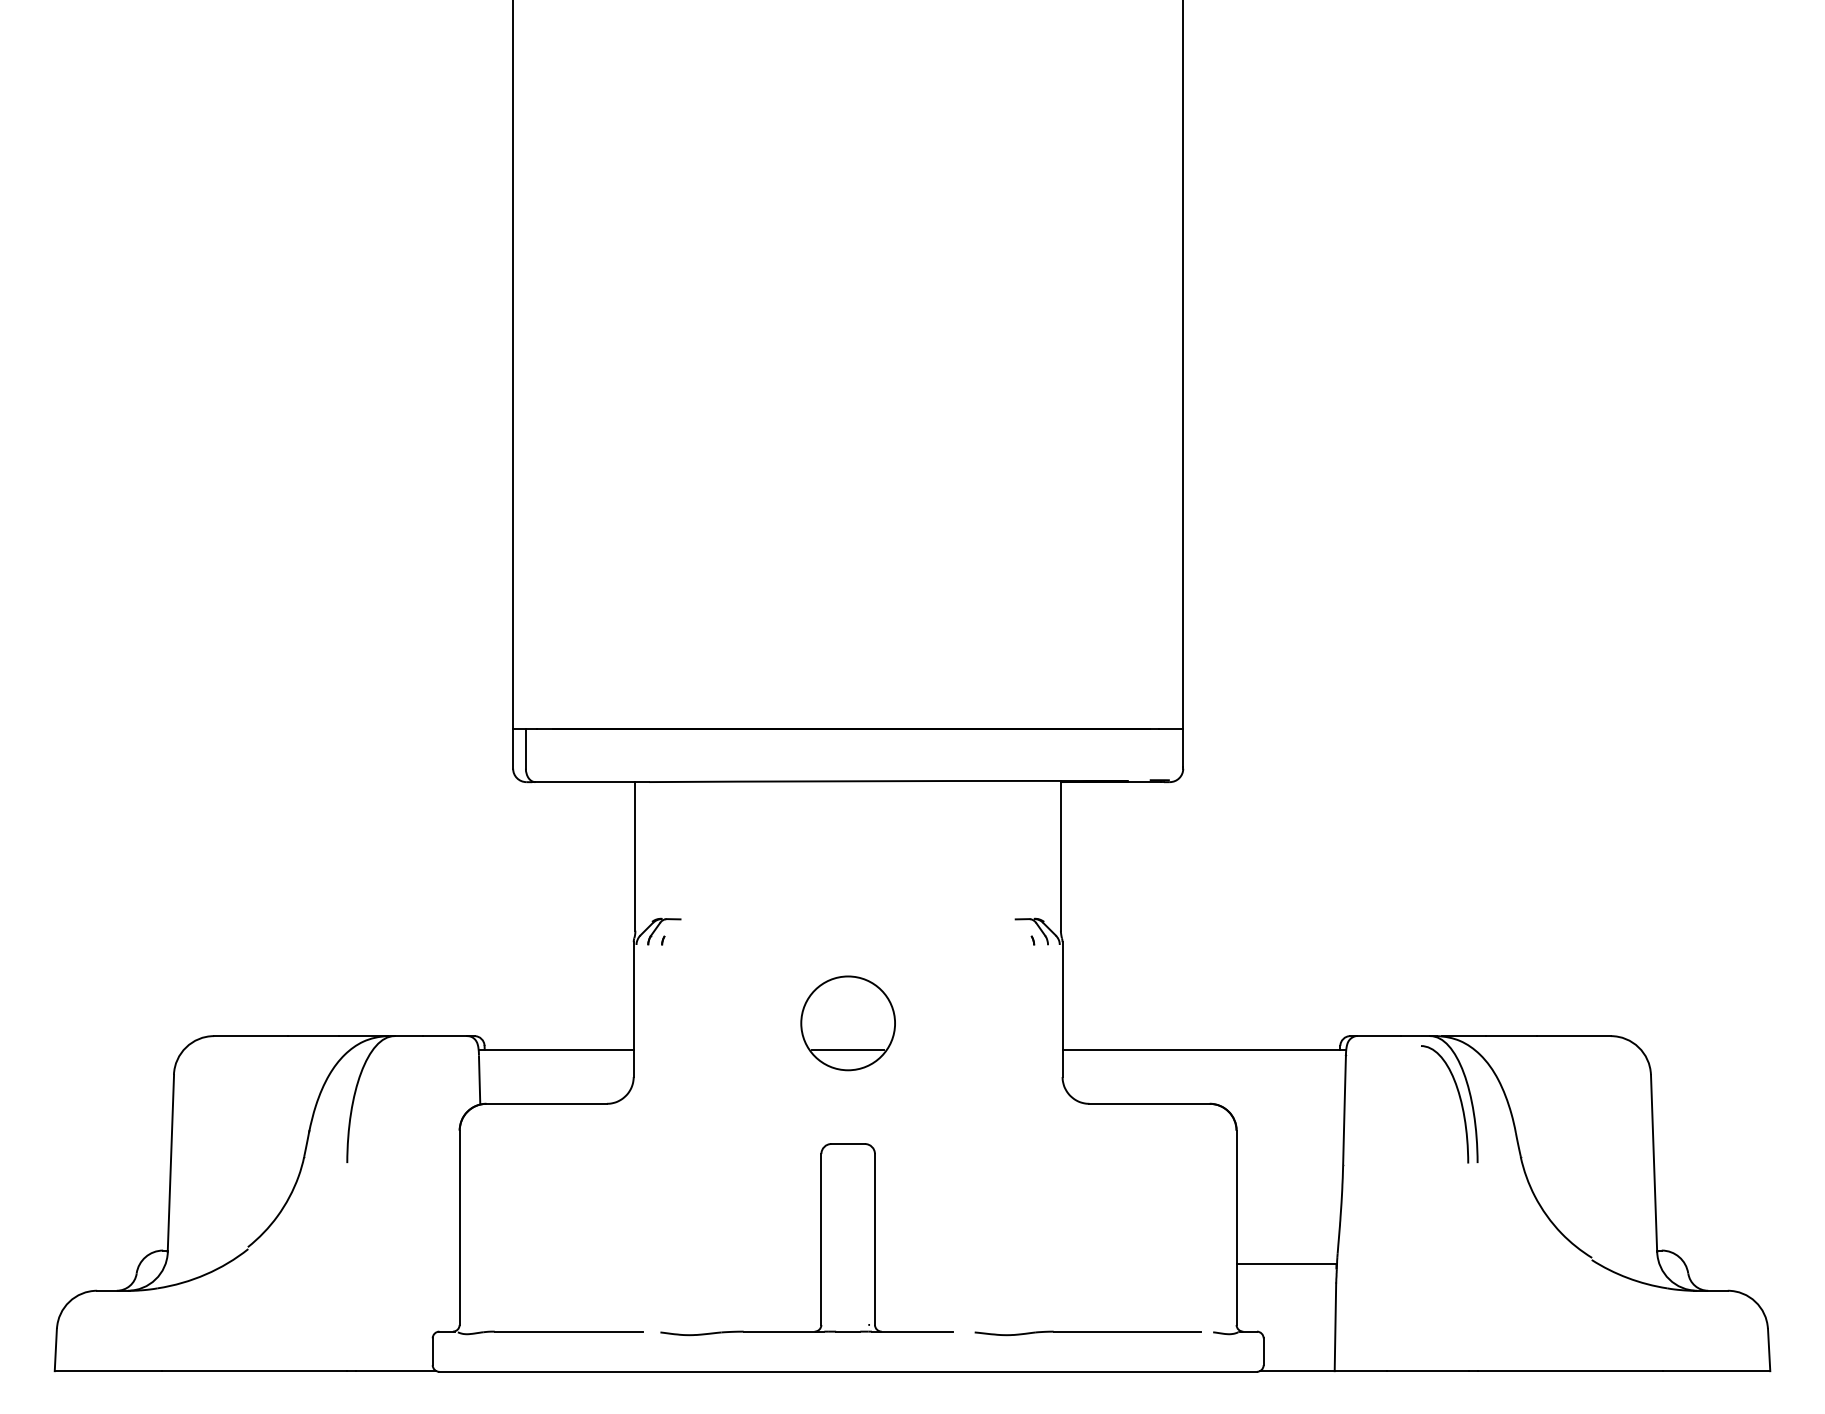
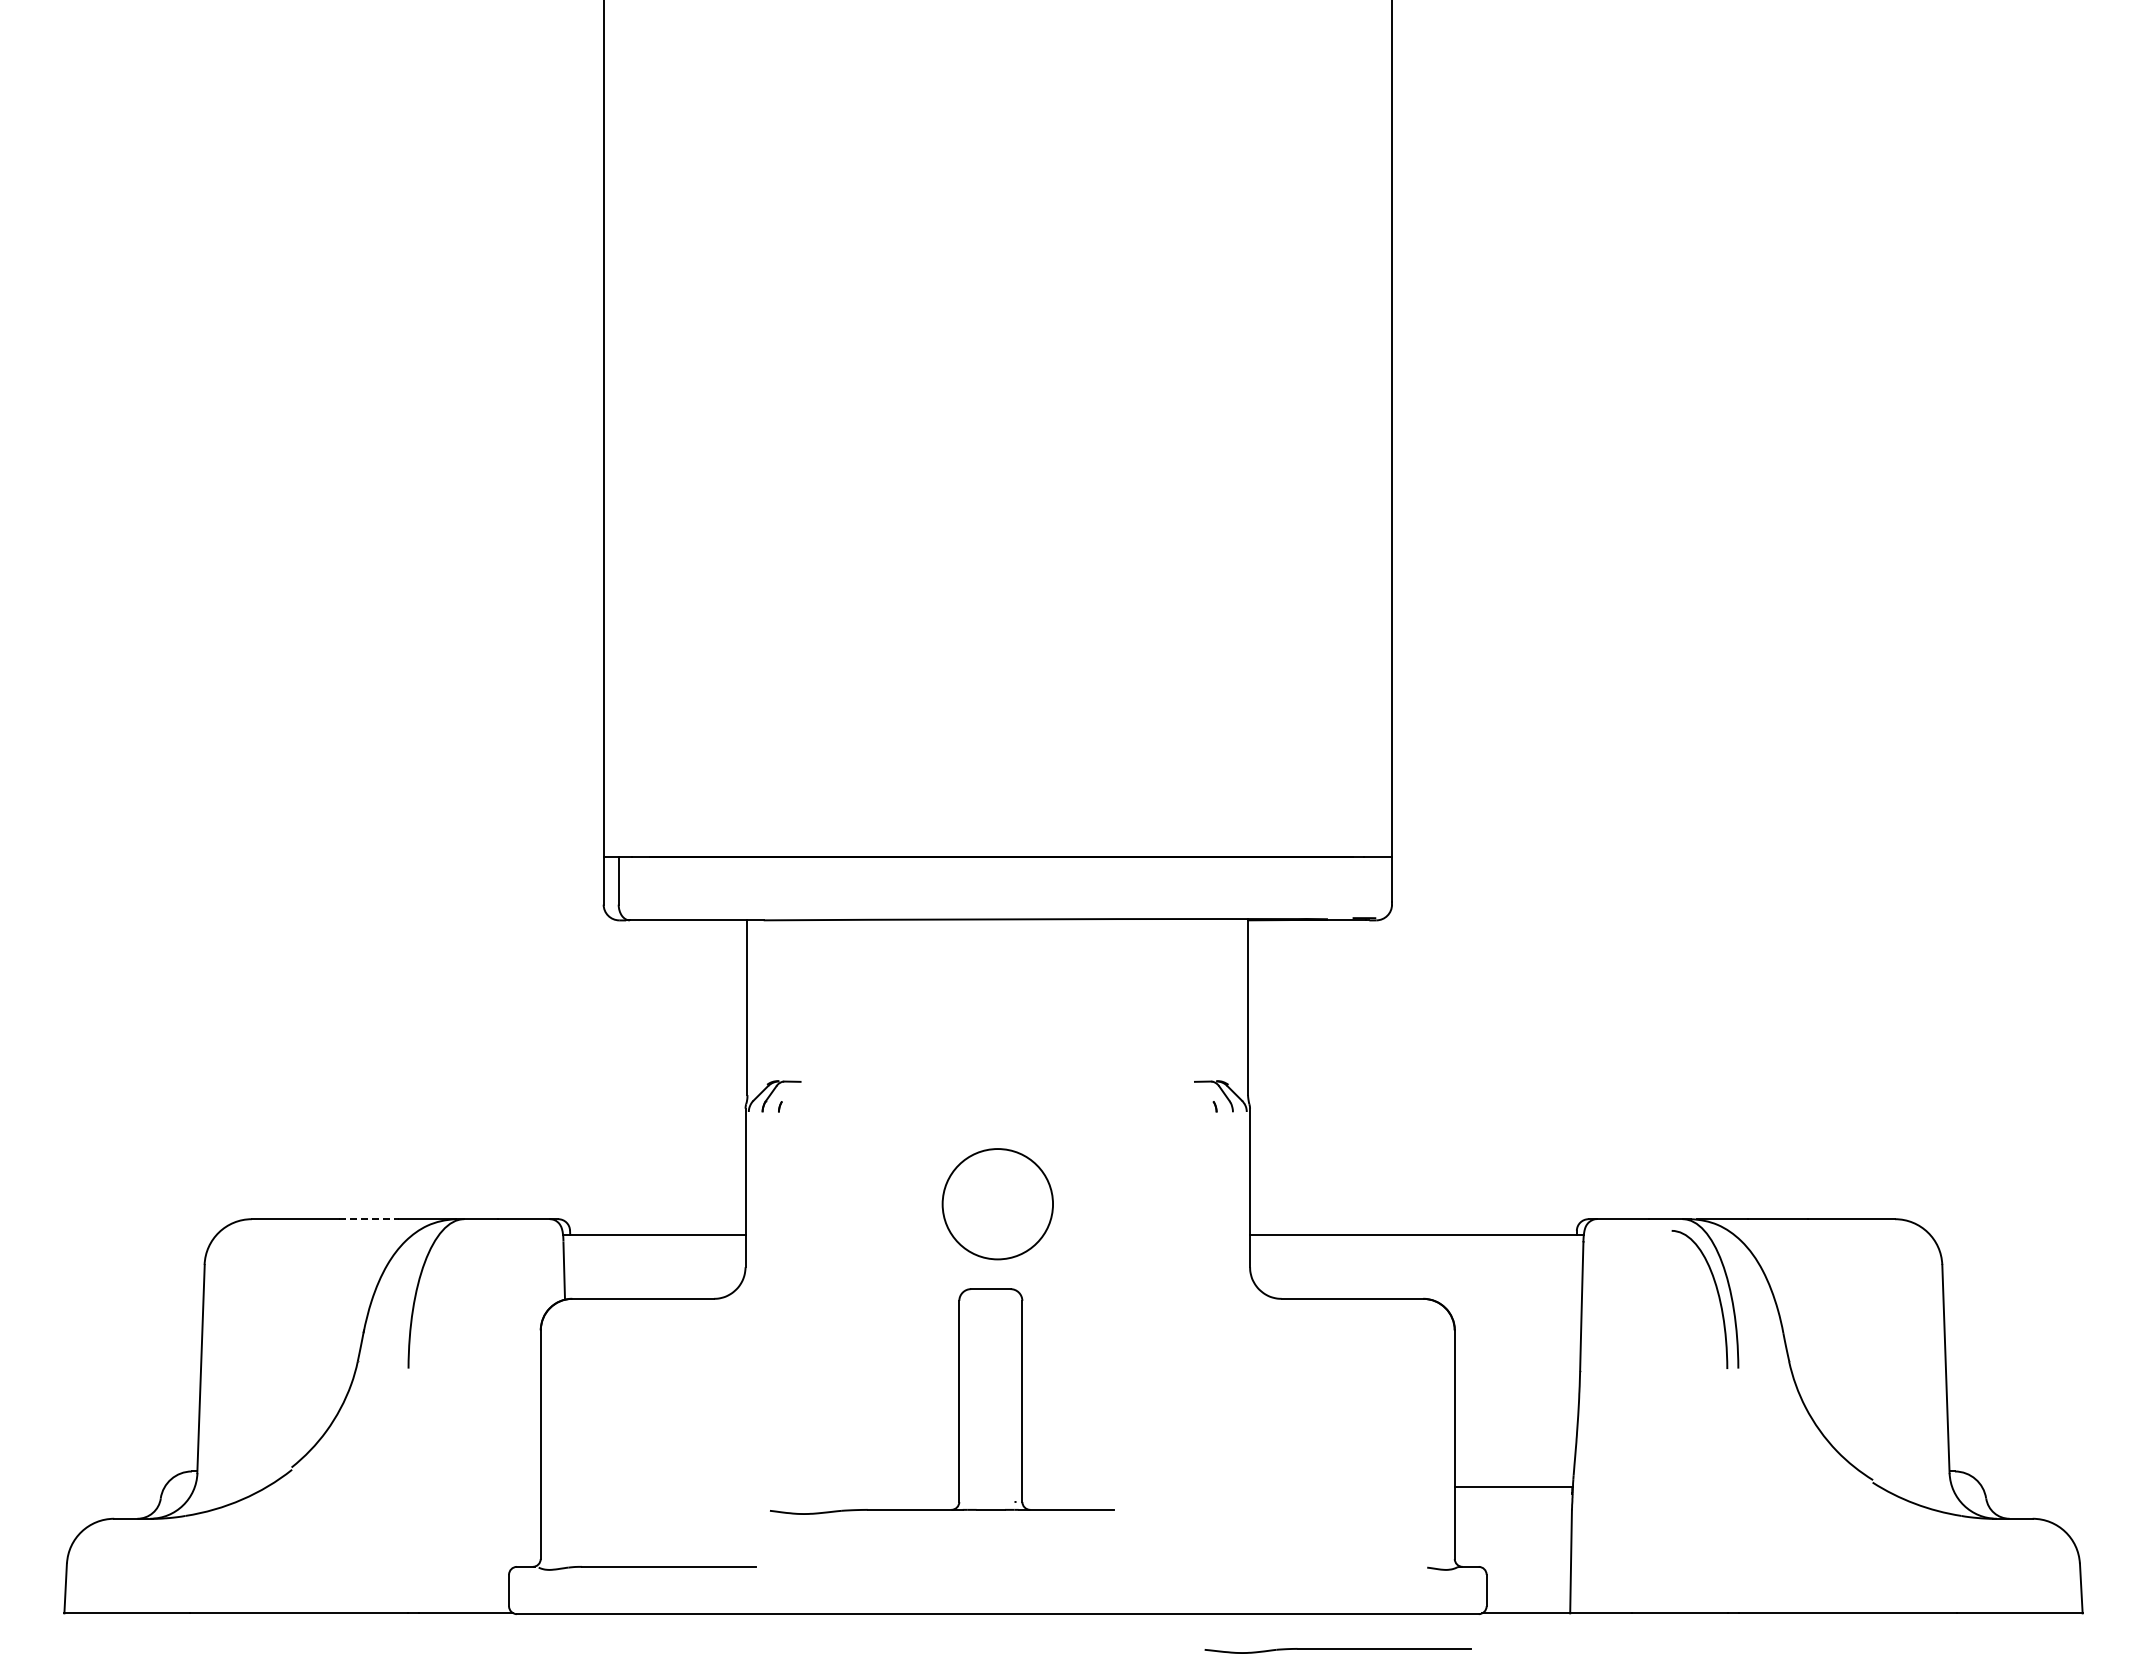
line: (314, 1036) -> (369, 1219), solid -> dashed
line: (847, 1049) -> (997, 1234), removed
part: (820, 1239) -> (958, 1401), moved
part: (1087, 1333) -> (1337, 1650), moved

